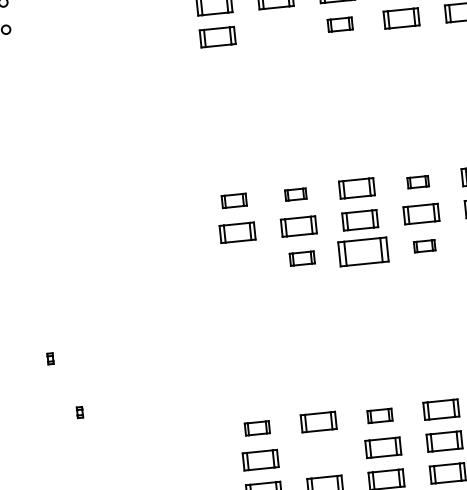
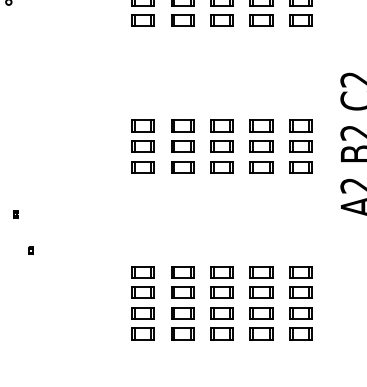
part: (339, 24) -> (221, 20), size x1.43
part: (278, 30) -> (182, 20), added
part: (418, 181) -> (261, 125), size x1.67
part: (295, 193) -> (182, 125), size x1.67
part: (233, 200) -> (142, 125), size x1.43
part: (424, 246) -> (261, 167), size x1.67
part: (362, 252) -> (221, 167), size x0.71
part: (302, 259) -> (182, 167), size x1.43
part: (239, 265) -> (142, 167), added
part: (379, 416) -> (221, 272), size x1.43
part: (256, 428) -> (142, 272), size x1.43
part: (321, 453) -> (182, 292), added

